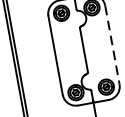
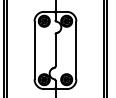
line: (112, 45) -> (76, 50), dashed -> solid

